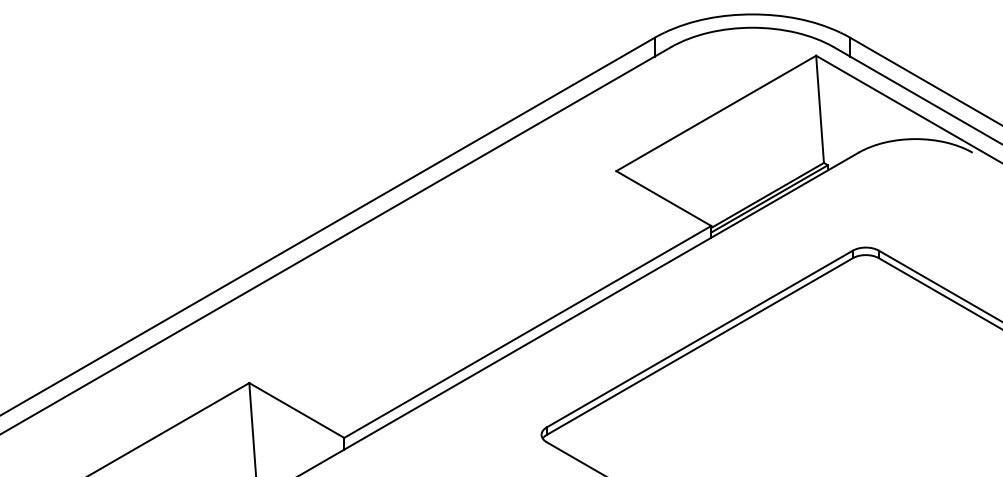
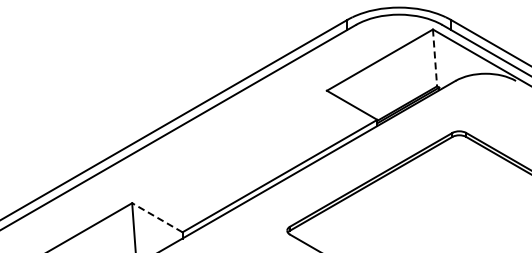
line: (820, 108) -> (435, 57), solid -> dashed
line: (295, 409) -> (156, 217), solid -> dashed

